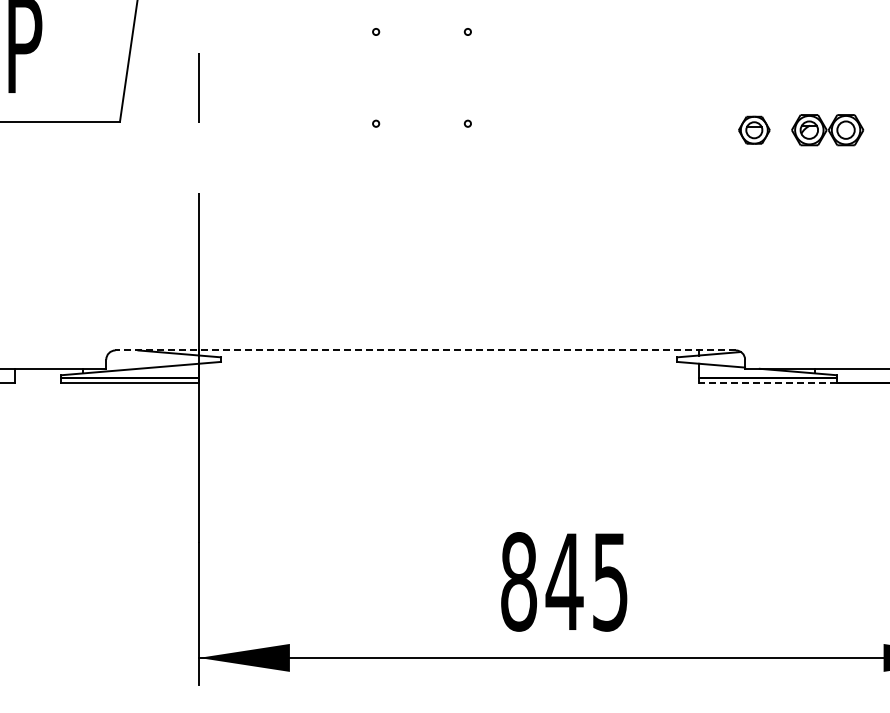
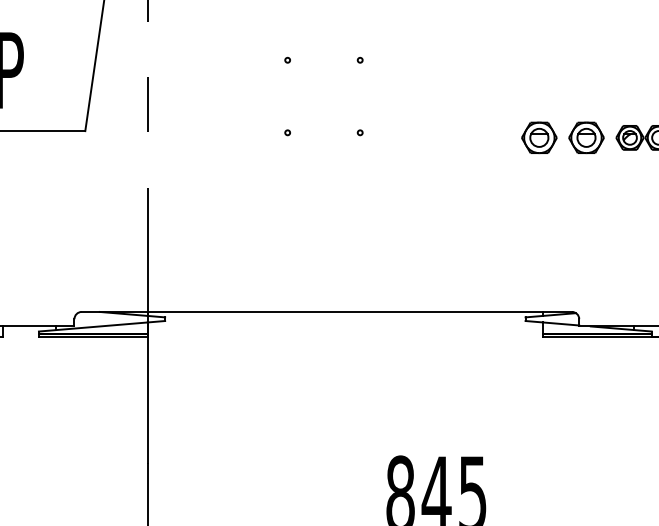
part: (694, 130) -> (539, 138), added
part: (754, 130) -> (586, 138), size x1.43
line: (425, 350) -> (326, 311), dashed -> solid
line: (768, 382) -> (597, 337), dashed -> solid

